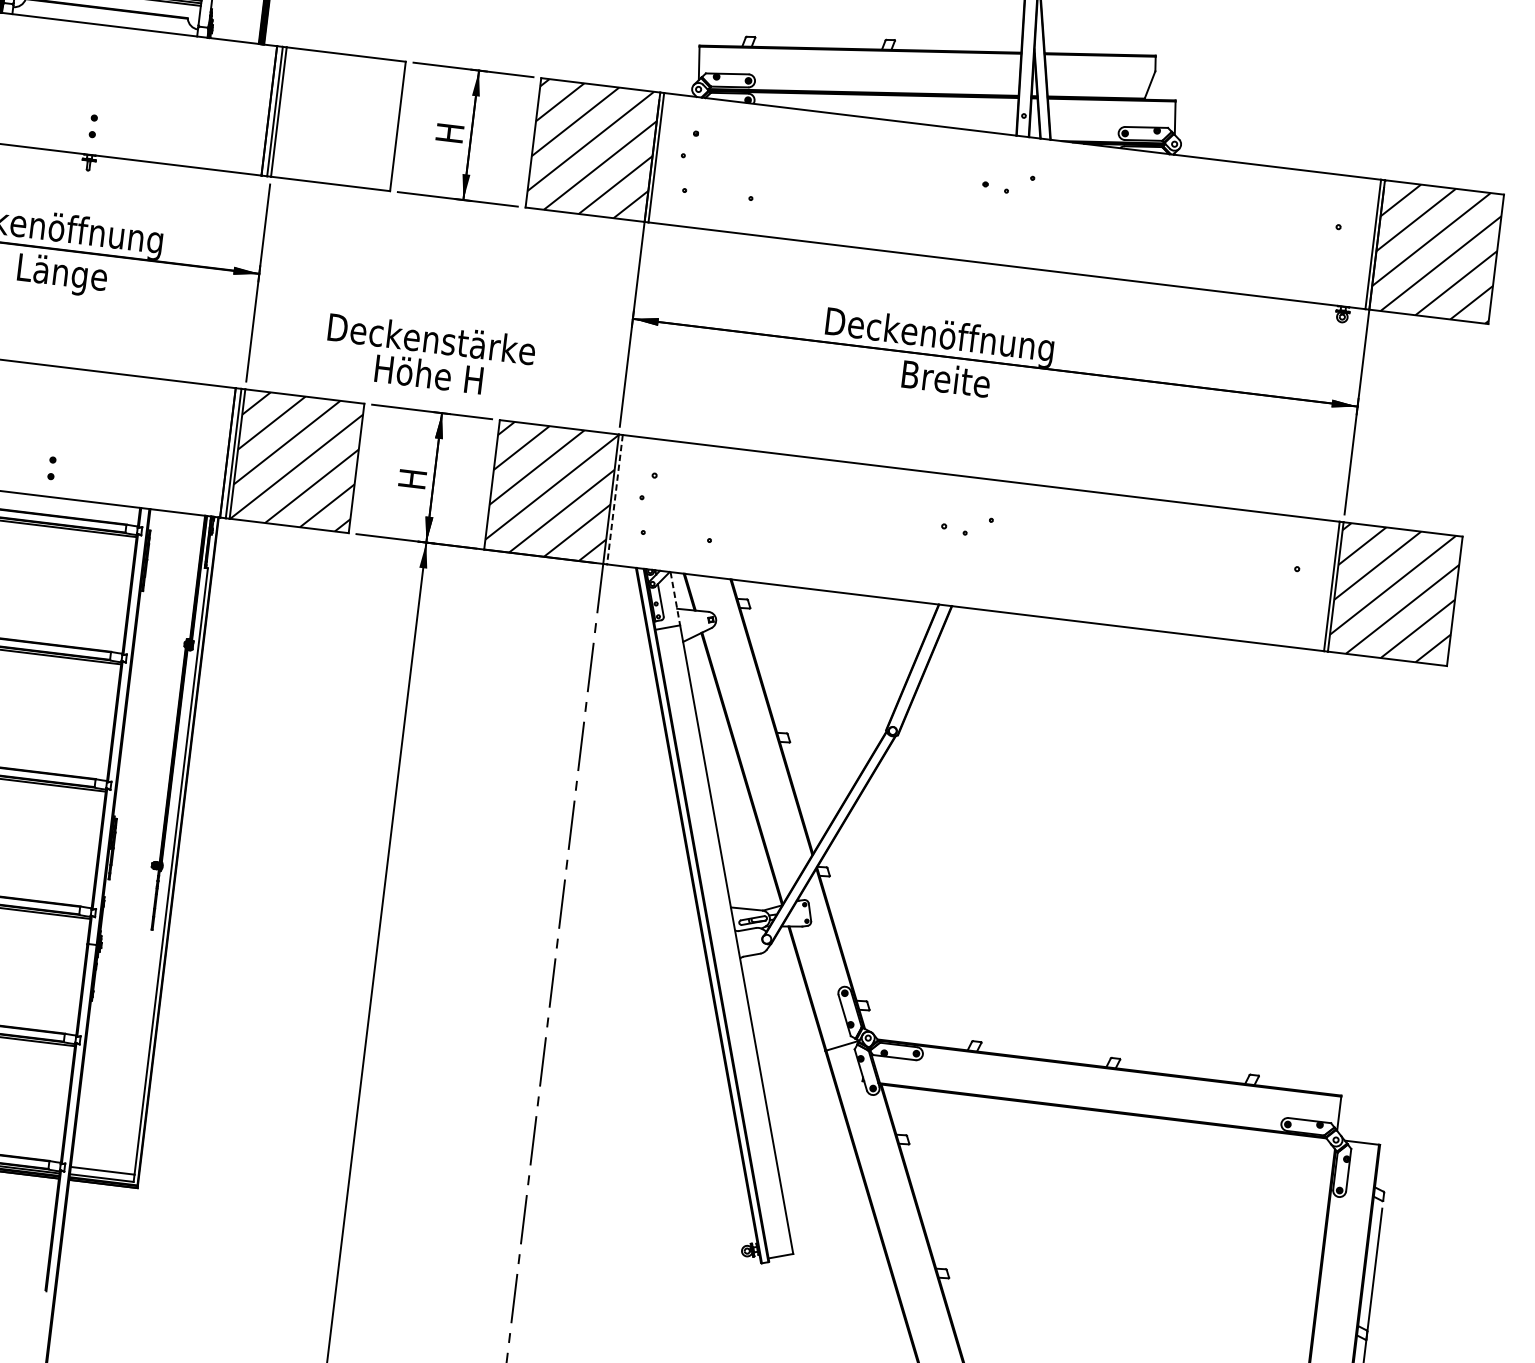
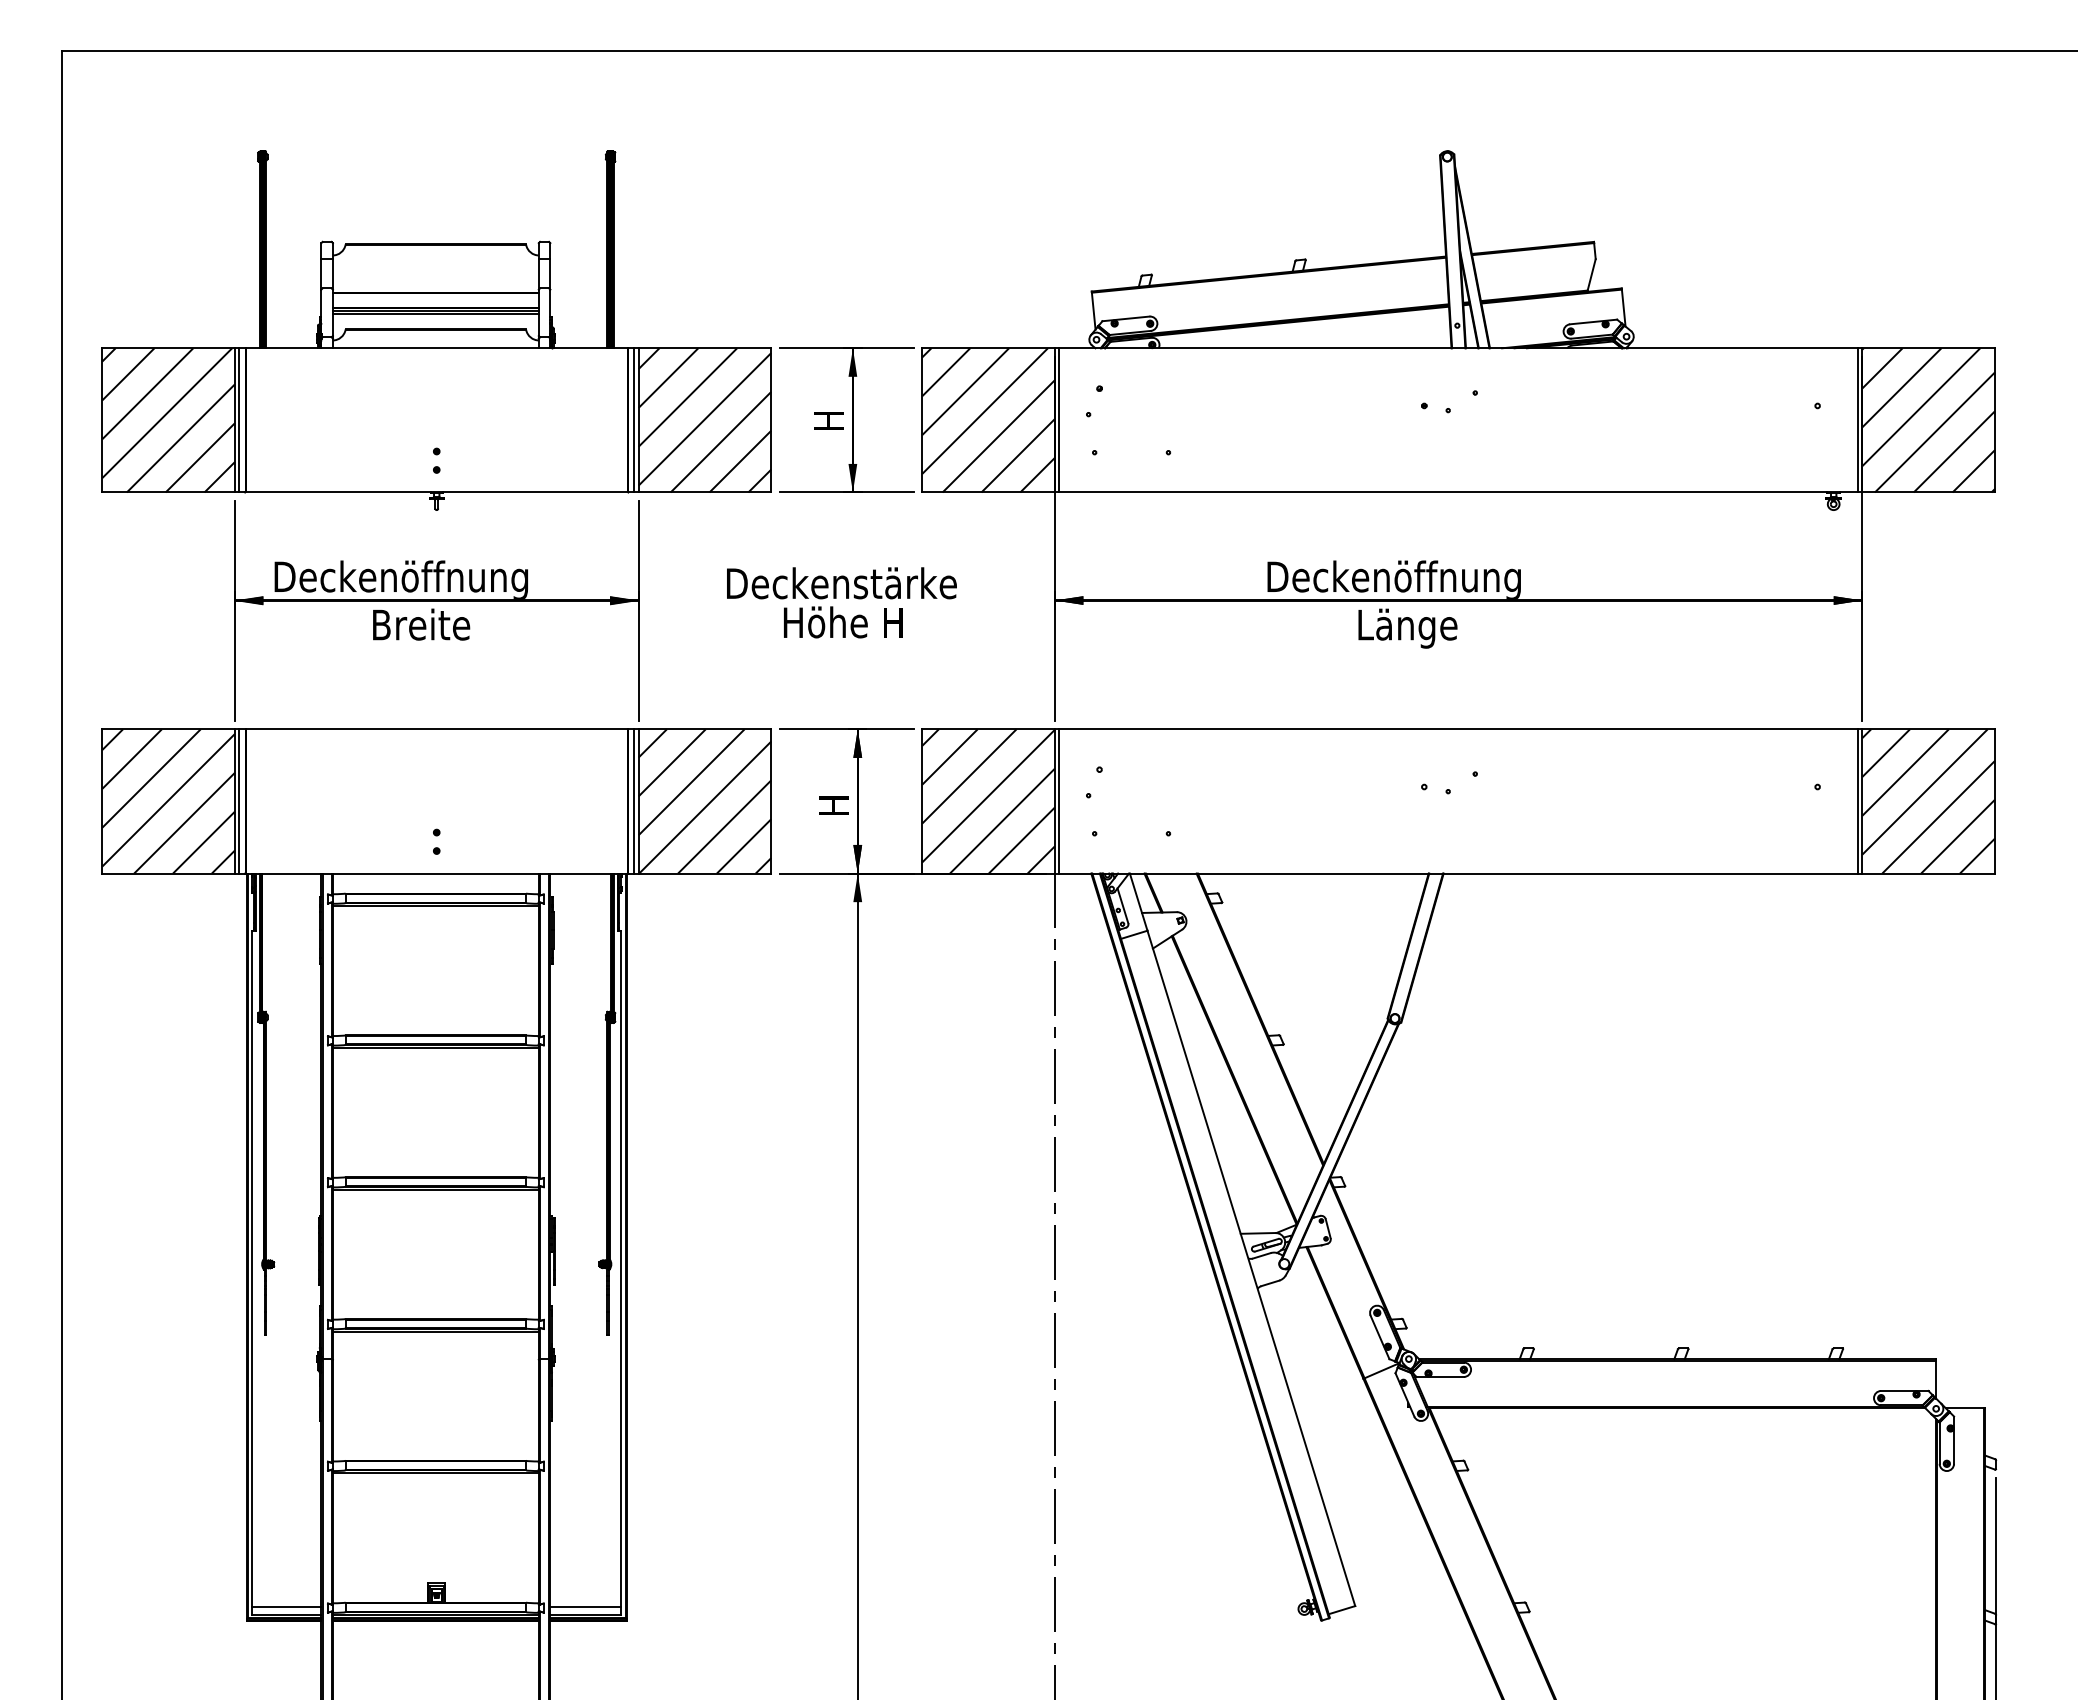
hatch: (338, 119) -> (704, 420), added
text: (64, 275) -> (424, 628), Länge -> Breite
text: (429, 356) -> (841, 602), moved
text: (948, 382) -> (1409, 628), Breite -> Länge
line: (615, 499) -> (1059, 801), dashed -> solid
line: (675, 599) -> (1138, 902), dashed -> solid

